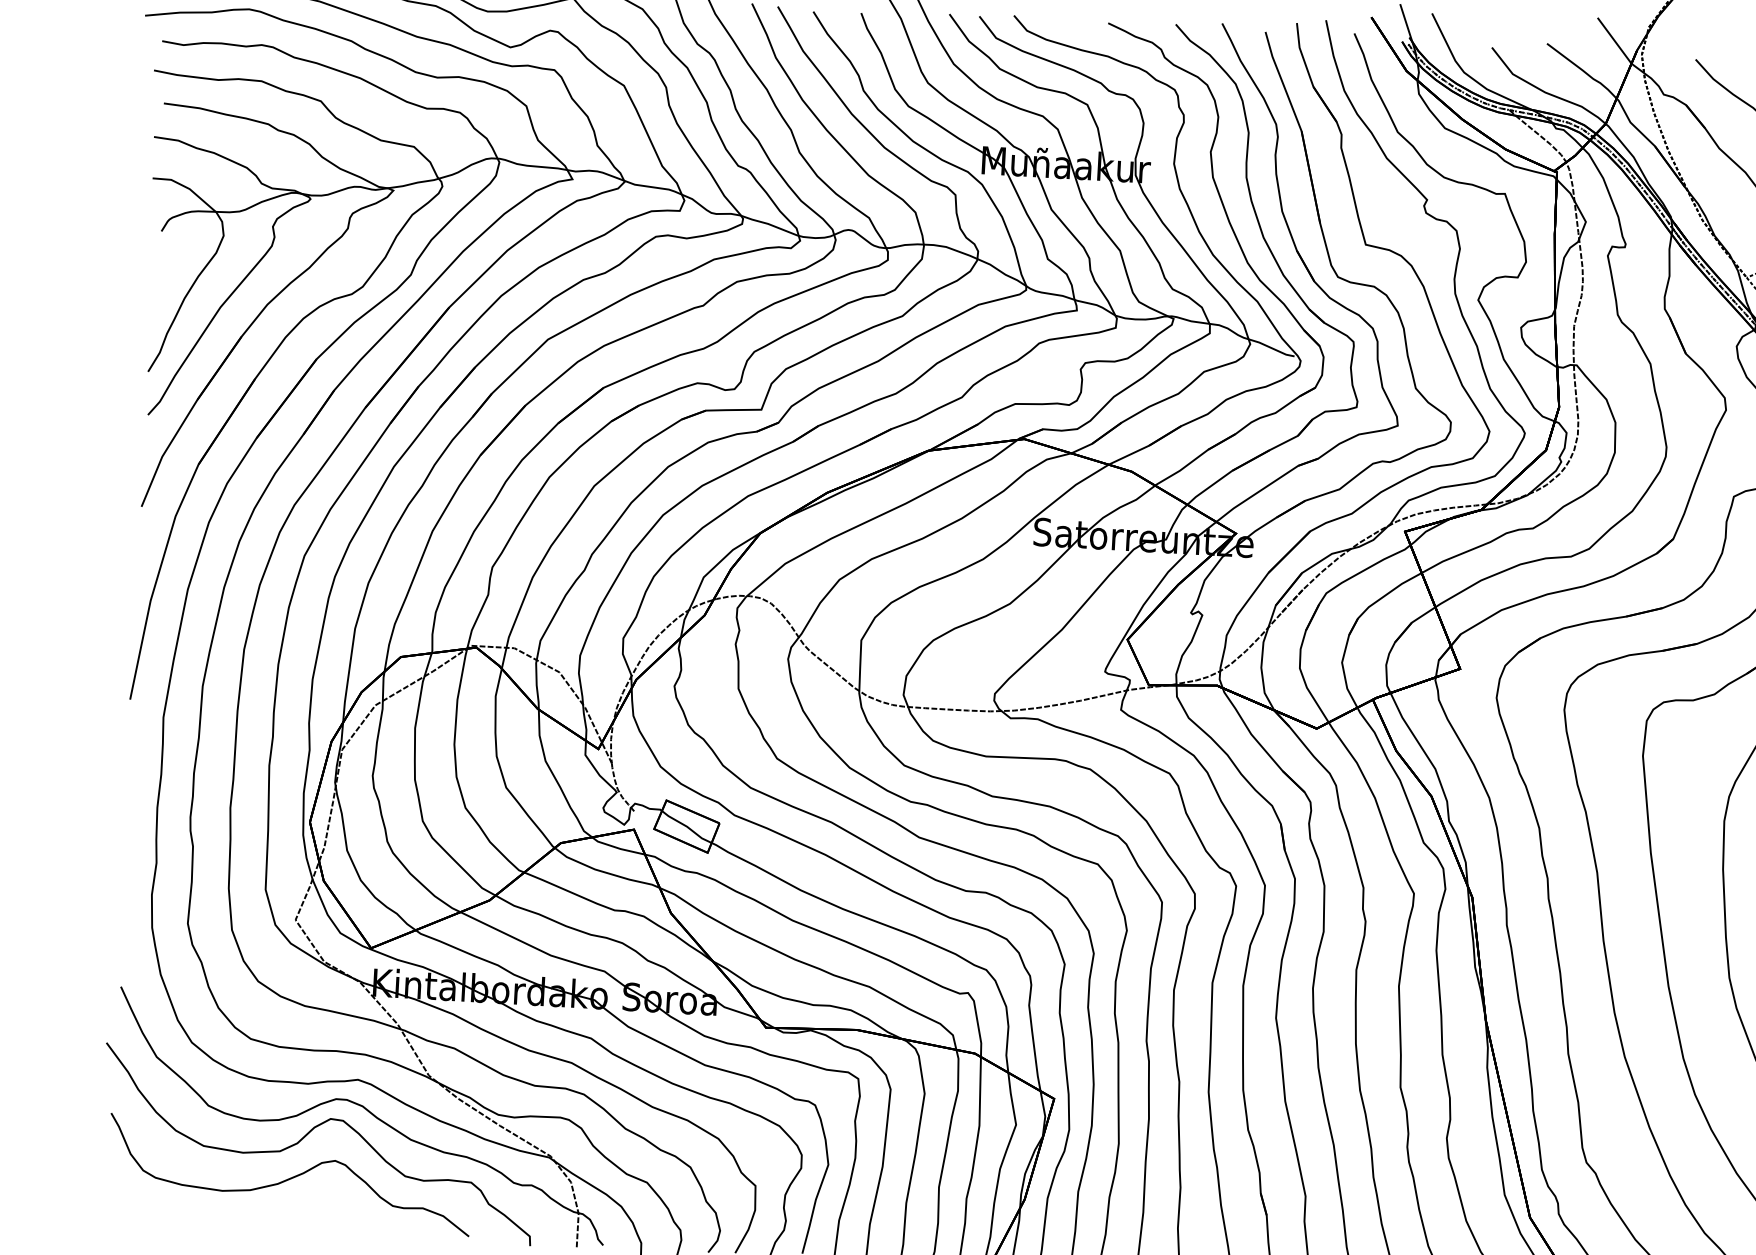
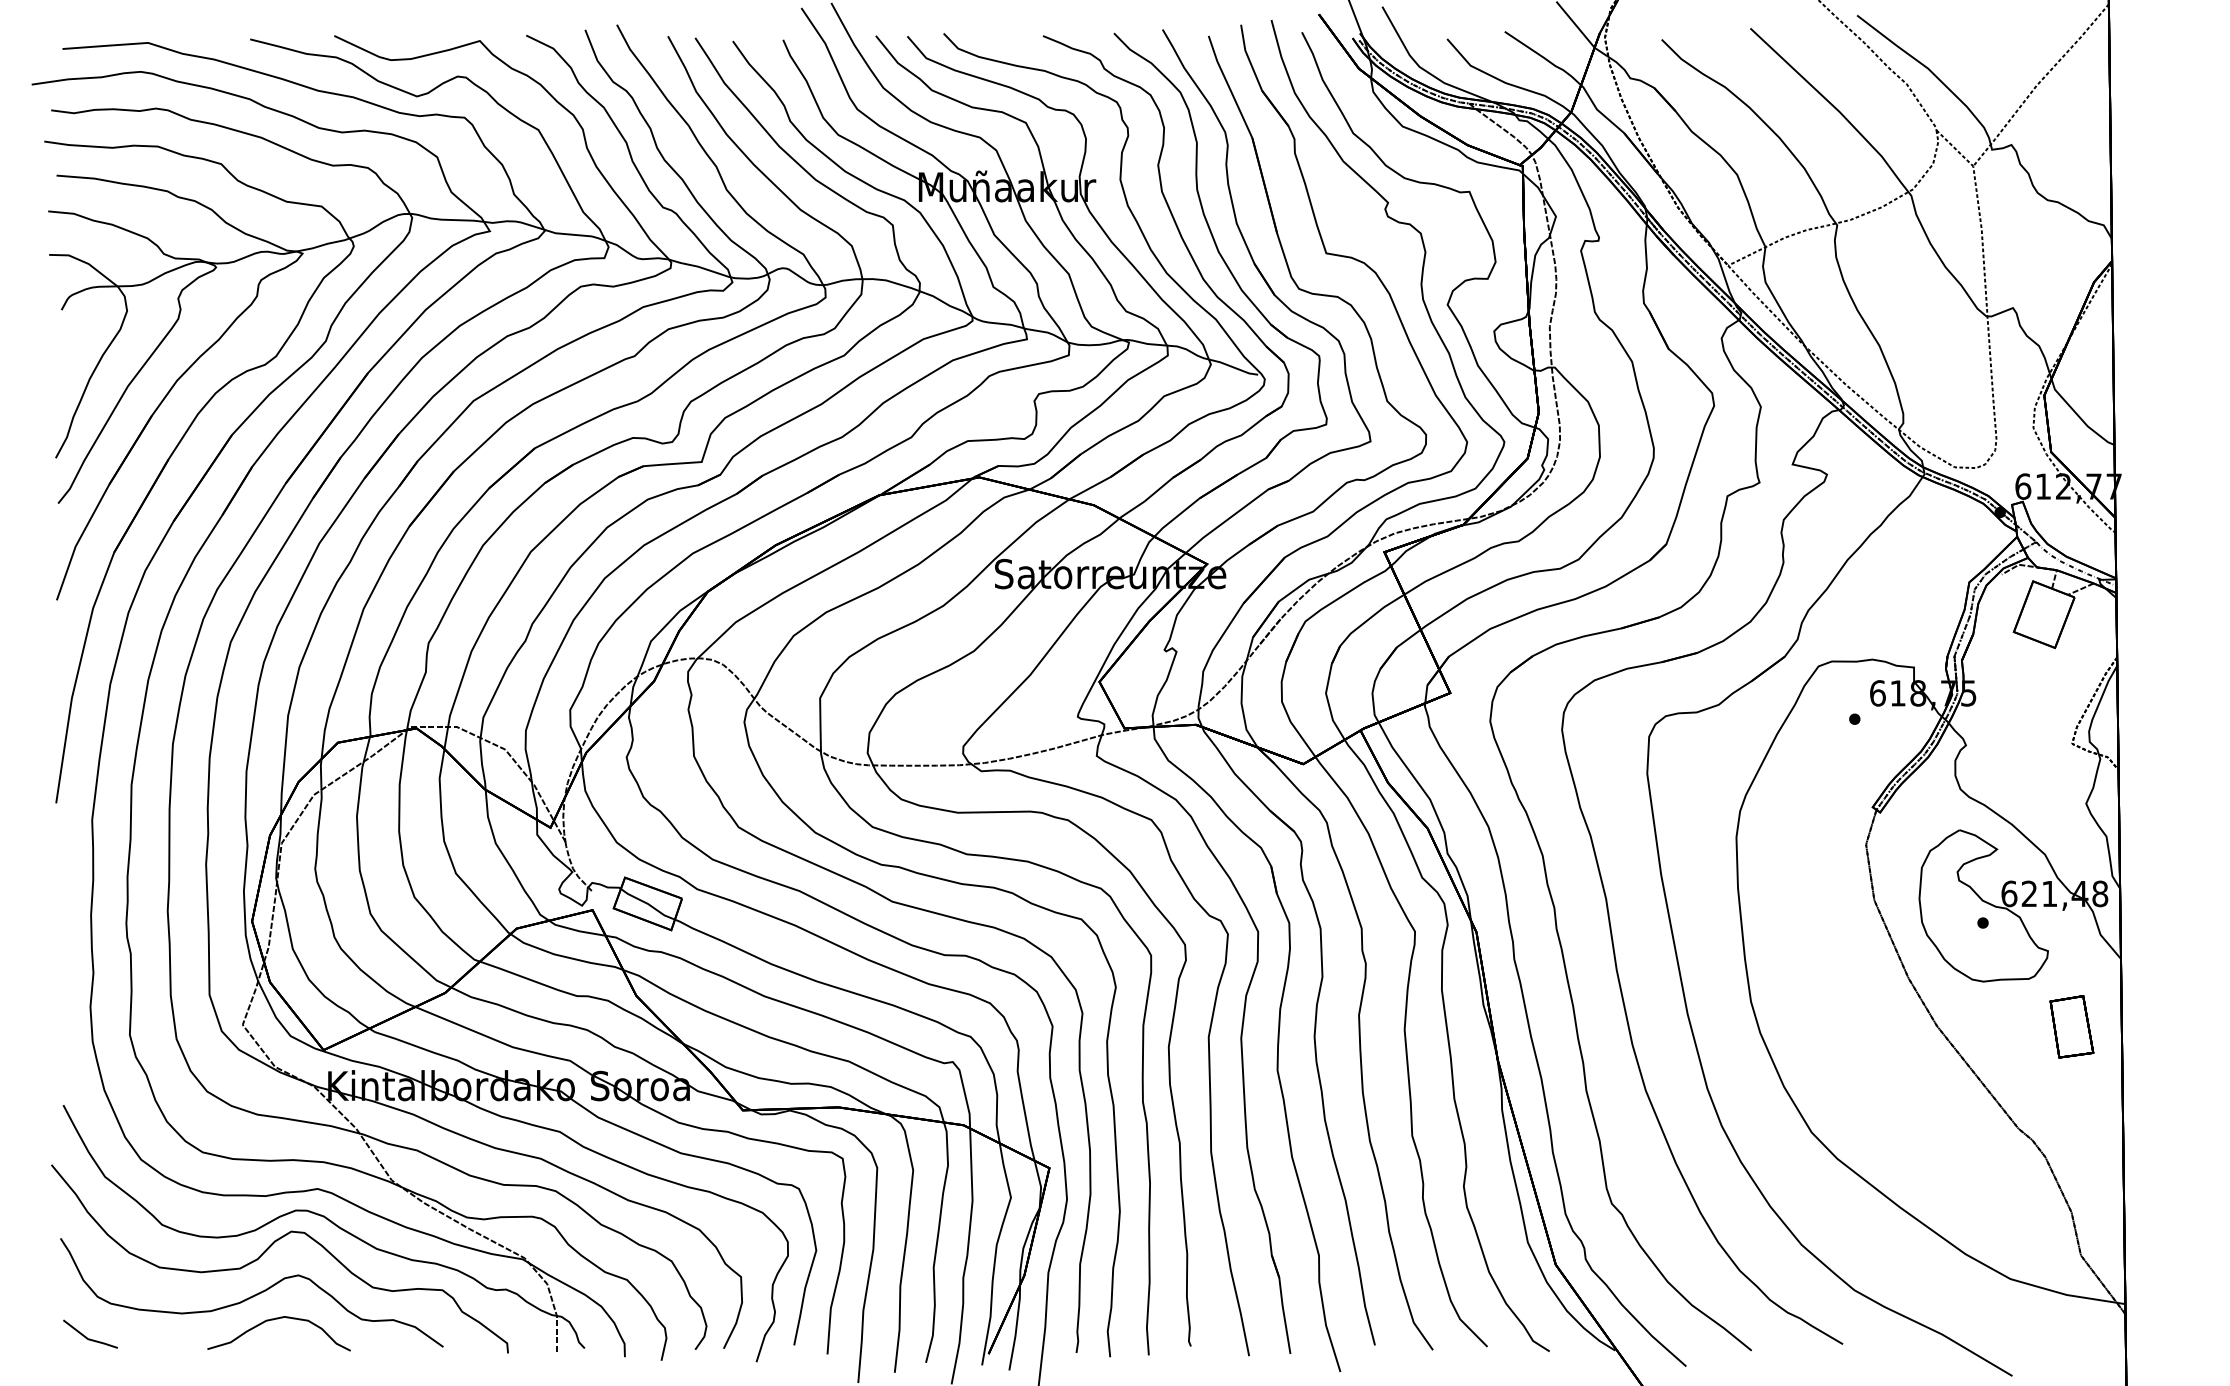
curve: (309, 1202) -> (273, 1320), added
line: (130, 1207) -> (86, 1336), added

